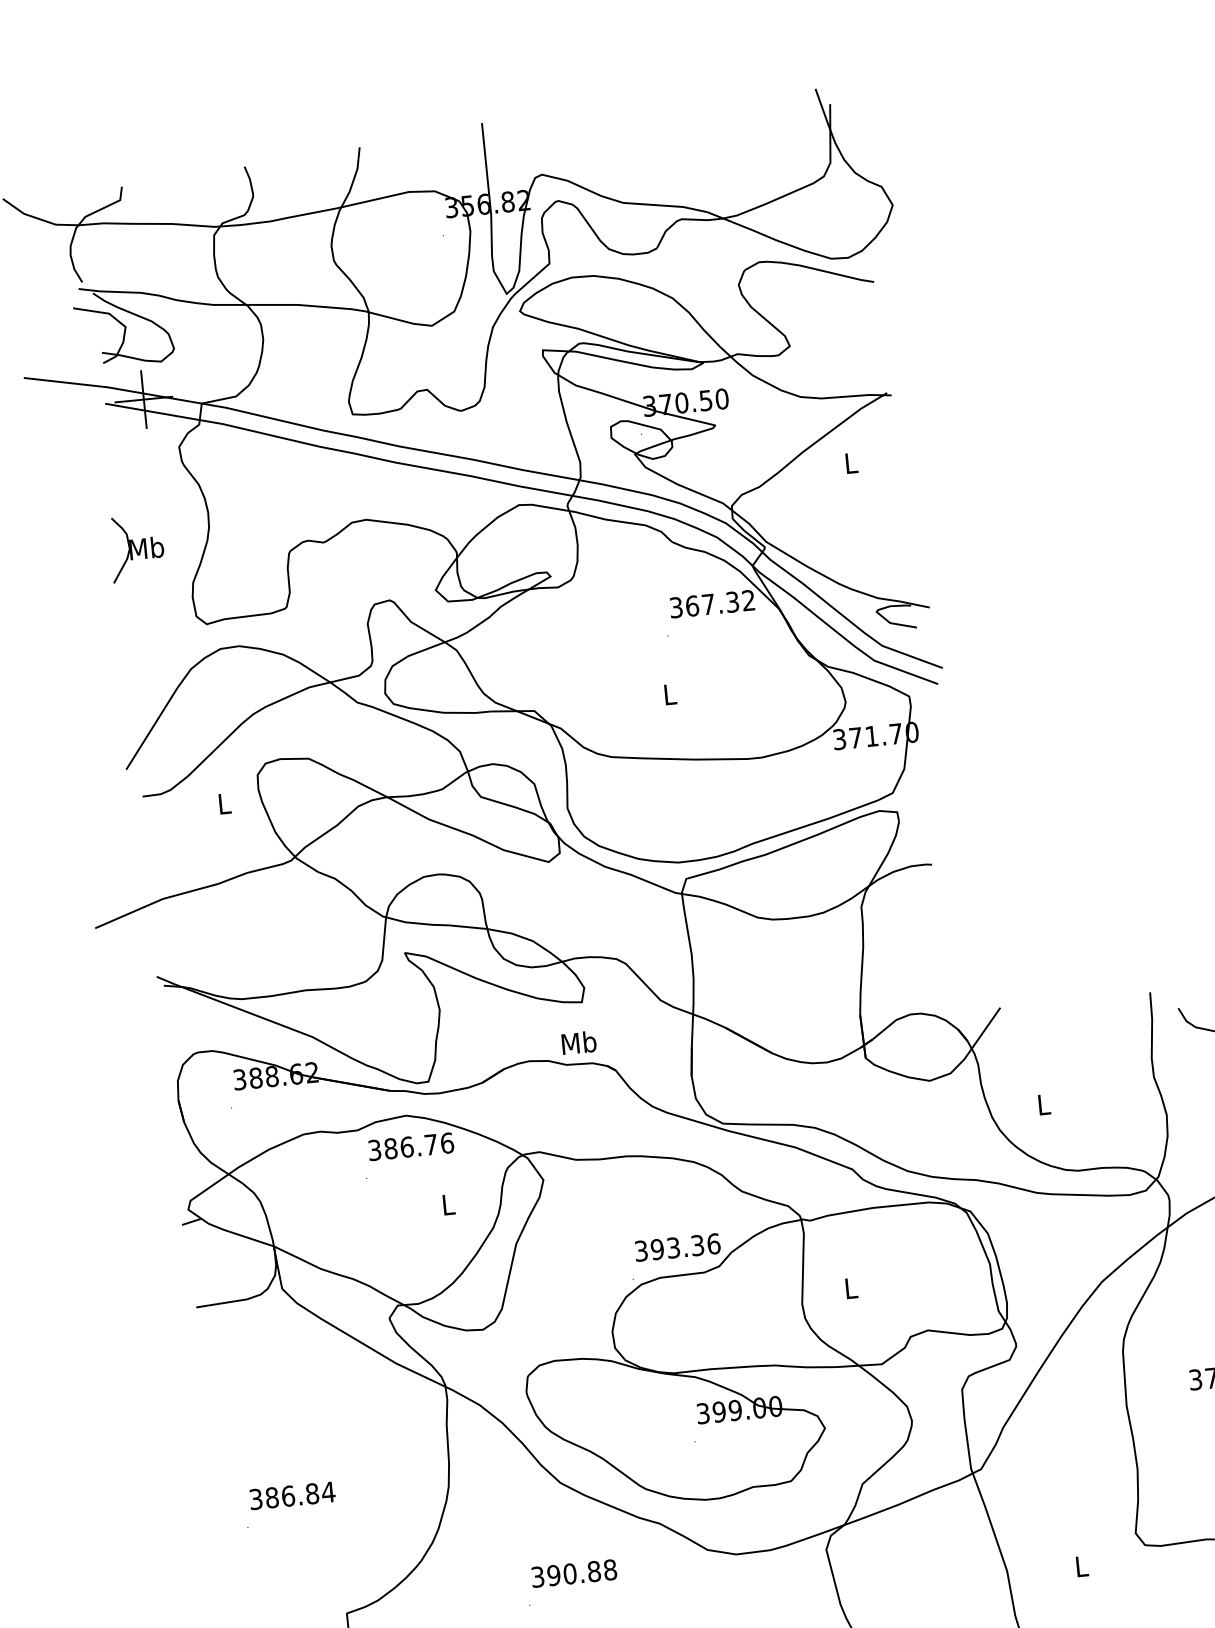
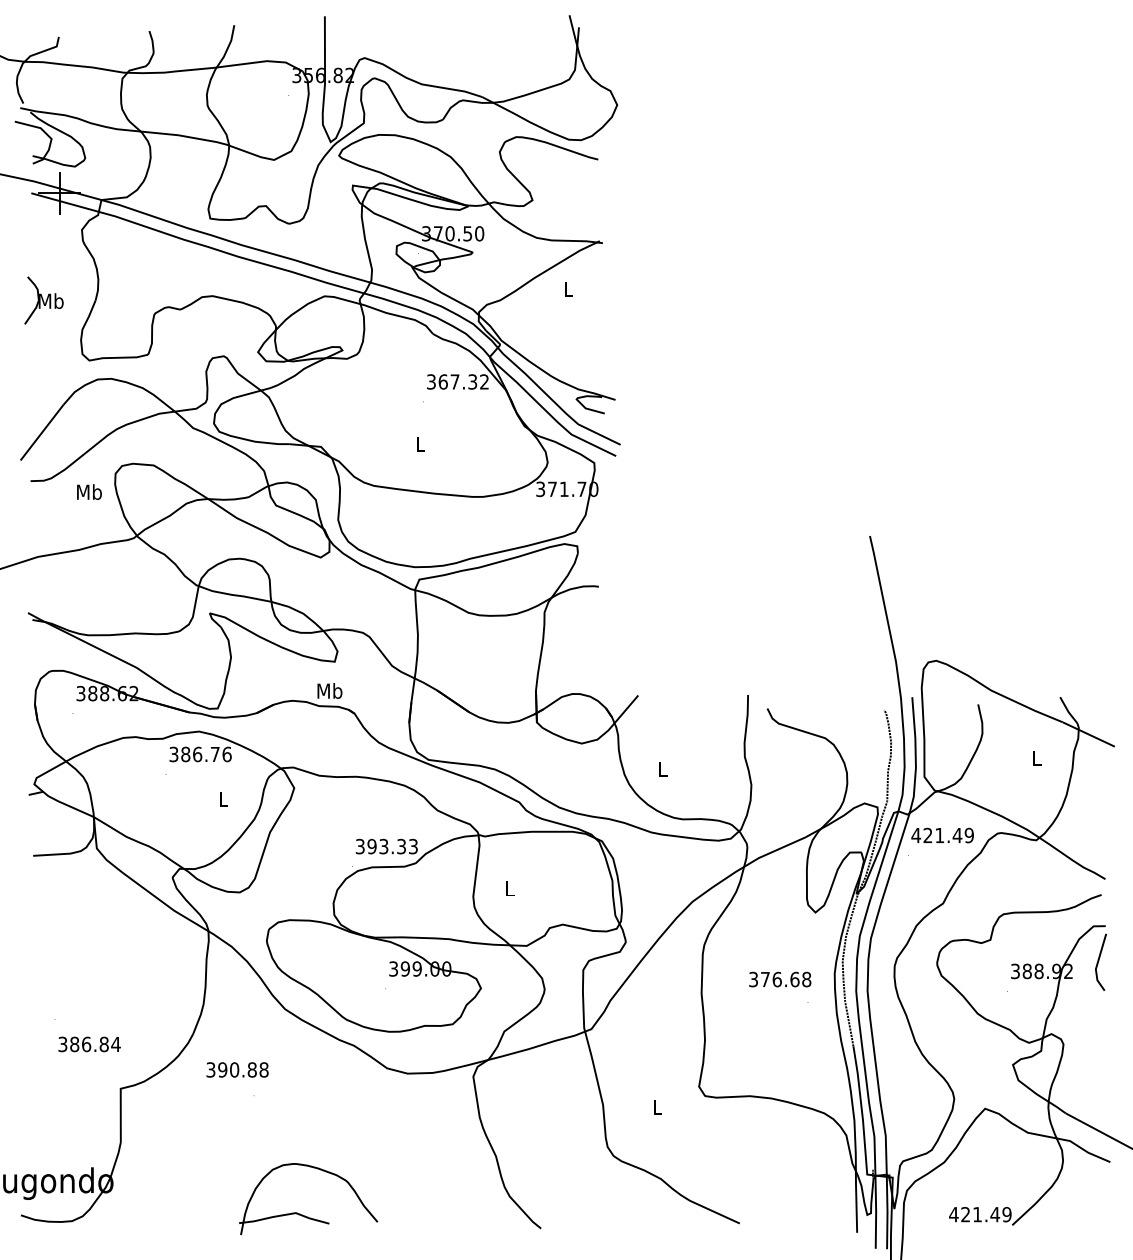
text: (224, 802) -> (89, 491), L -> Mb
text: (713, 1243) -> (413, 846), 393.36 -> 393.33
text: (292, 1495) -> (89, 1044), moved
text: (574, 1572) -> (237, 1069), moved

